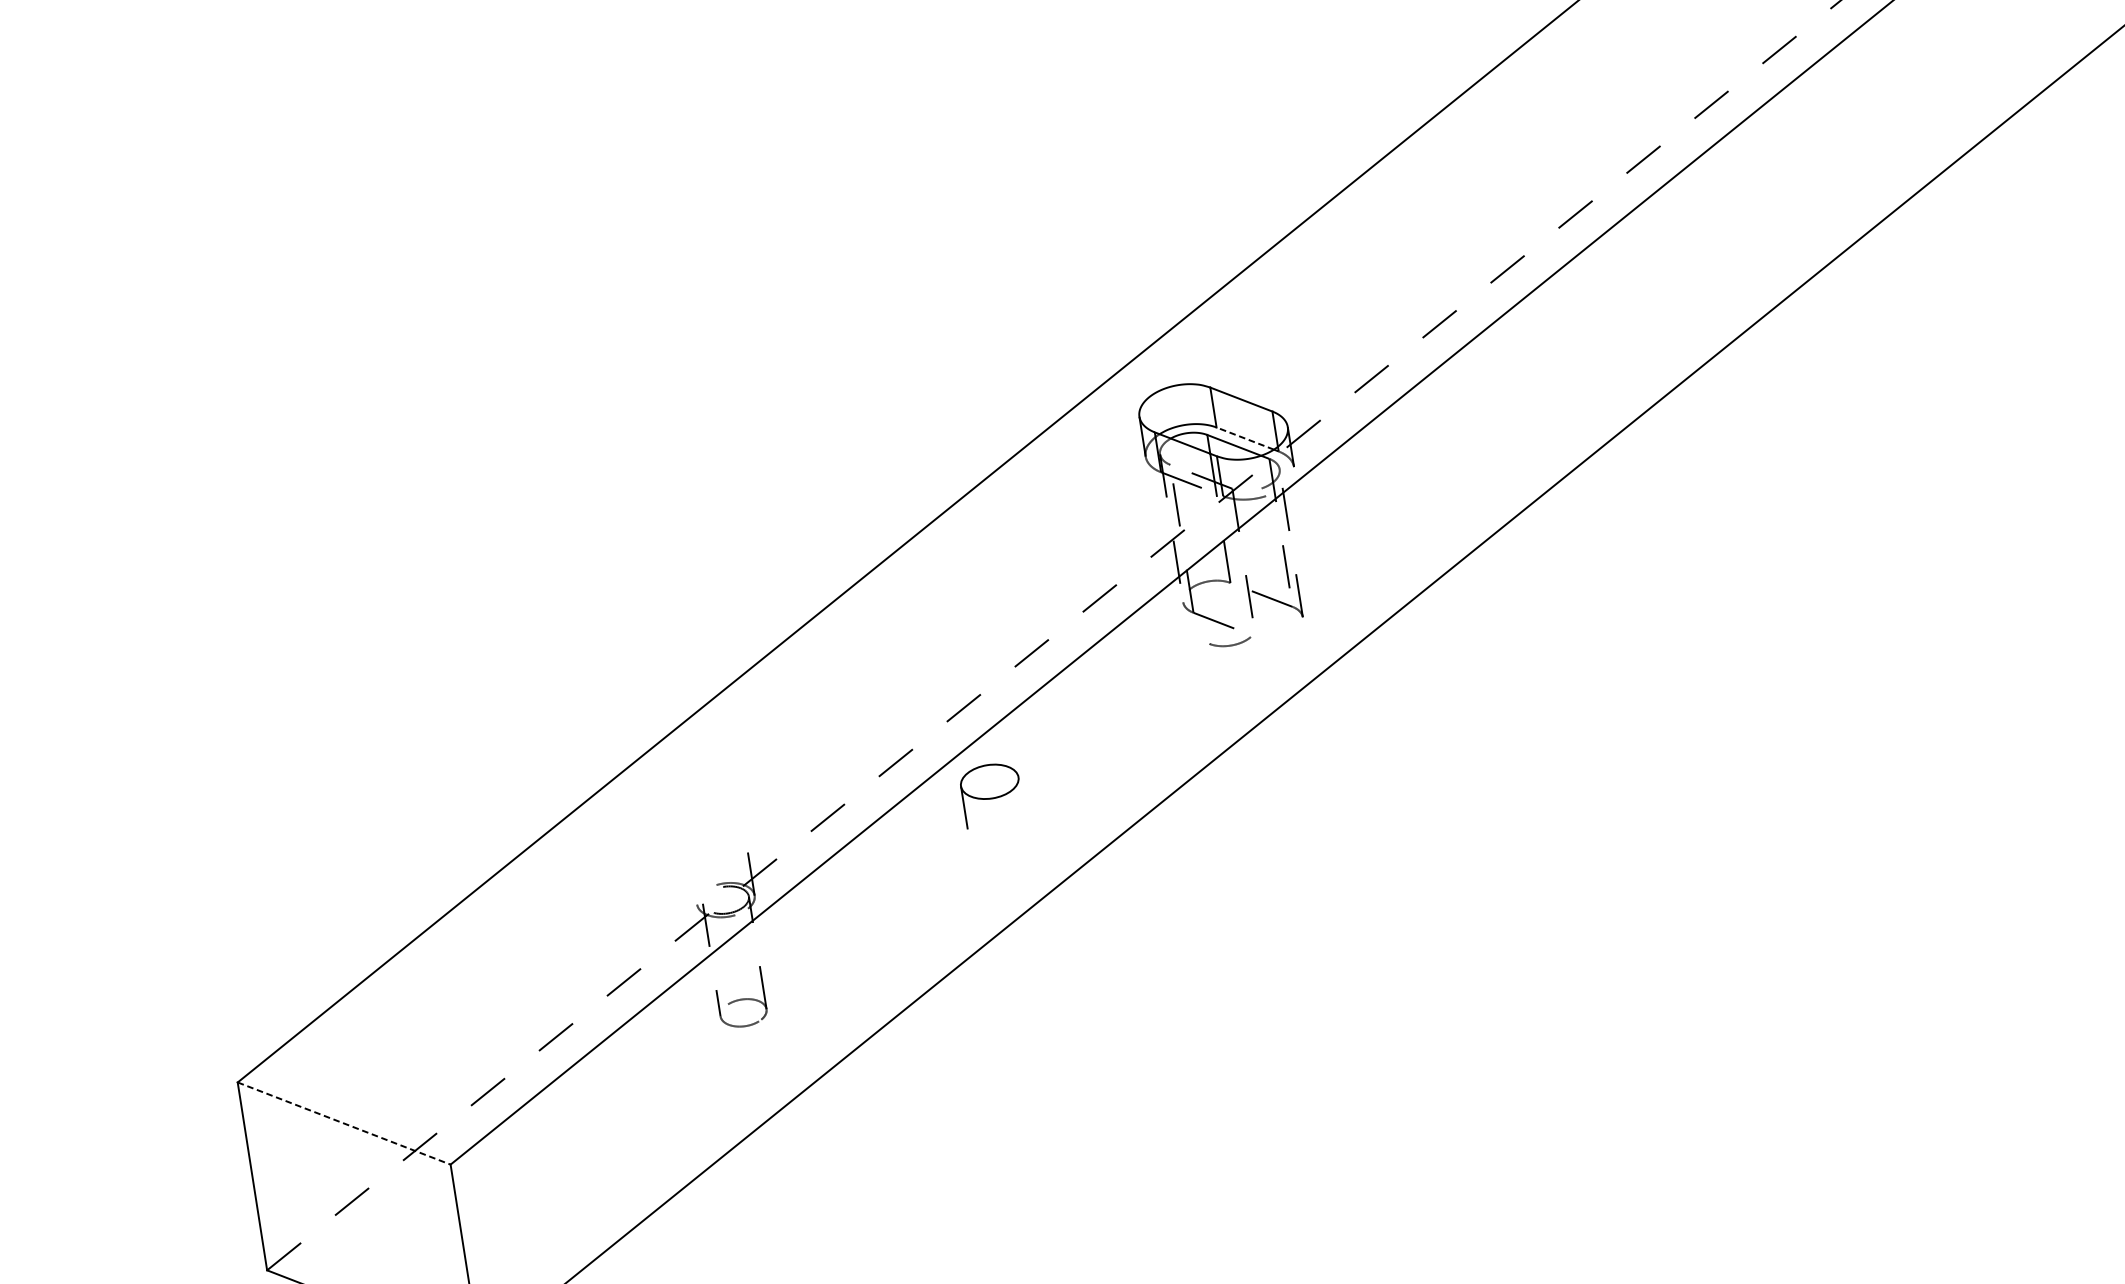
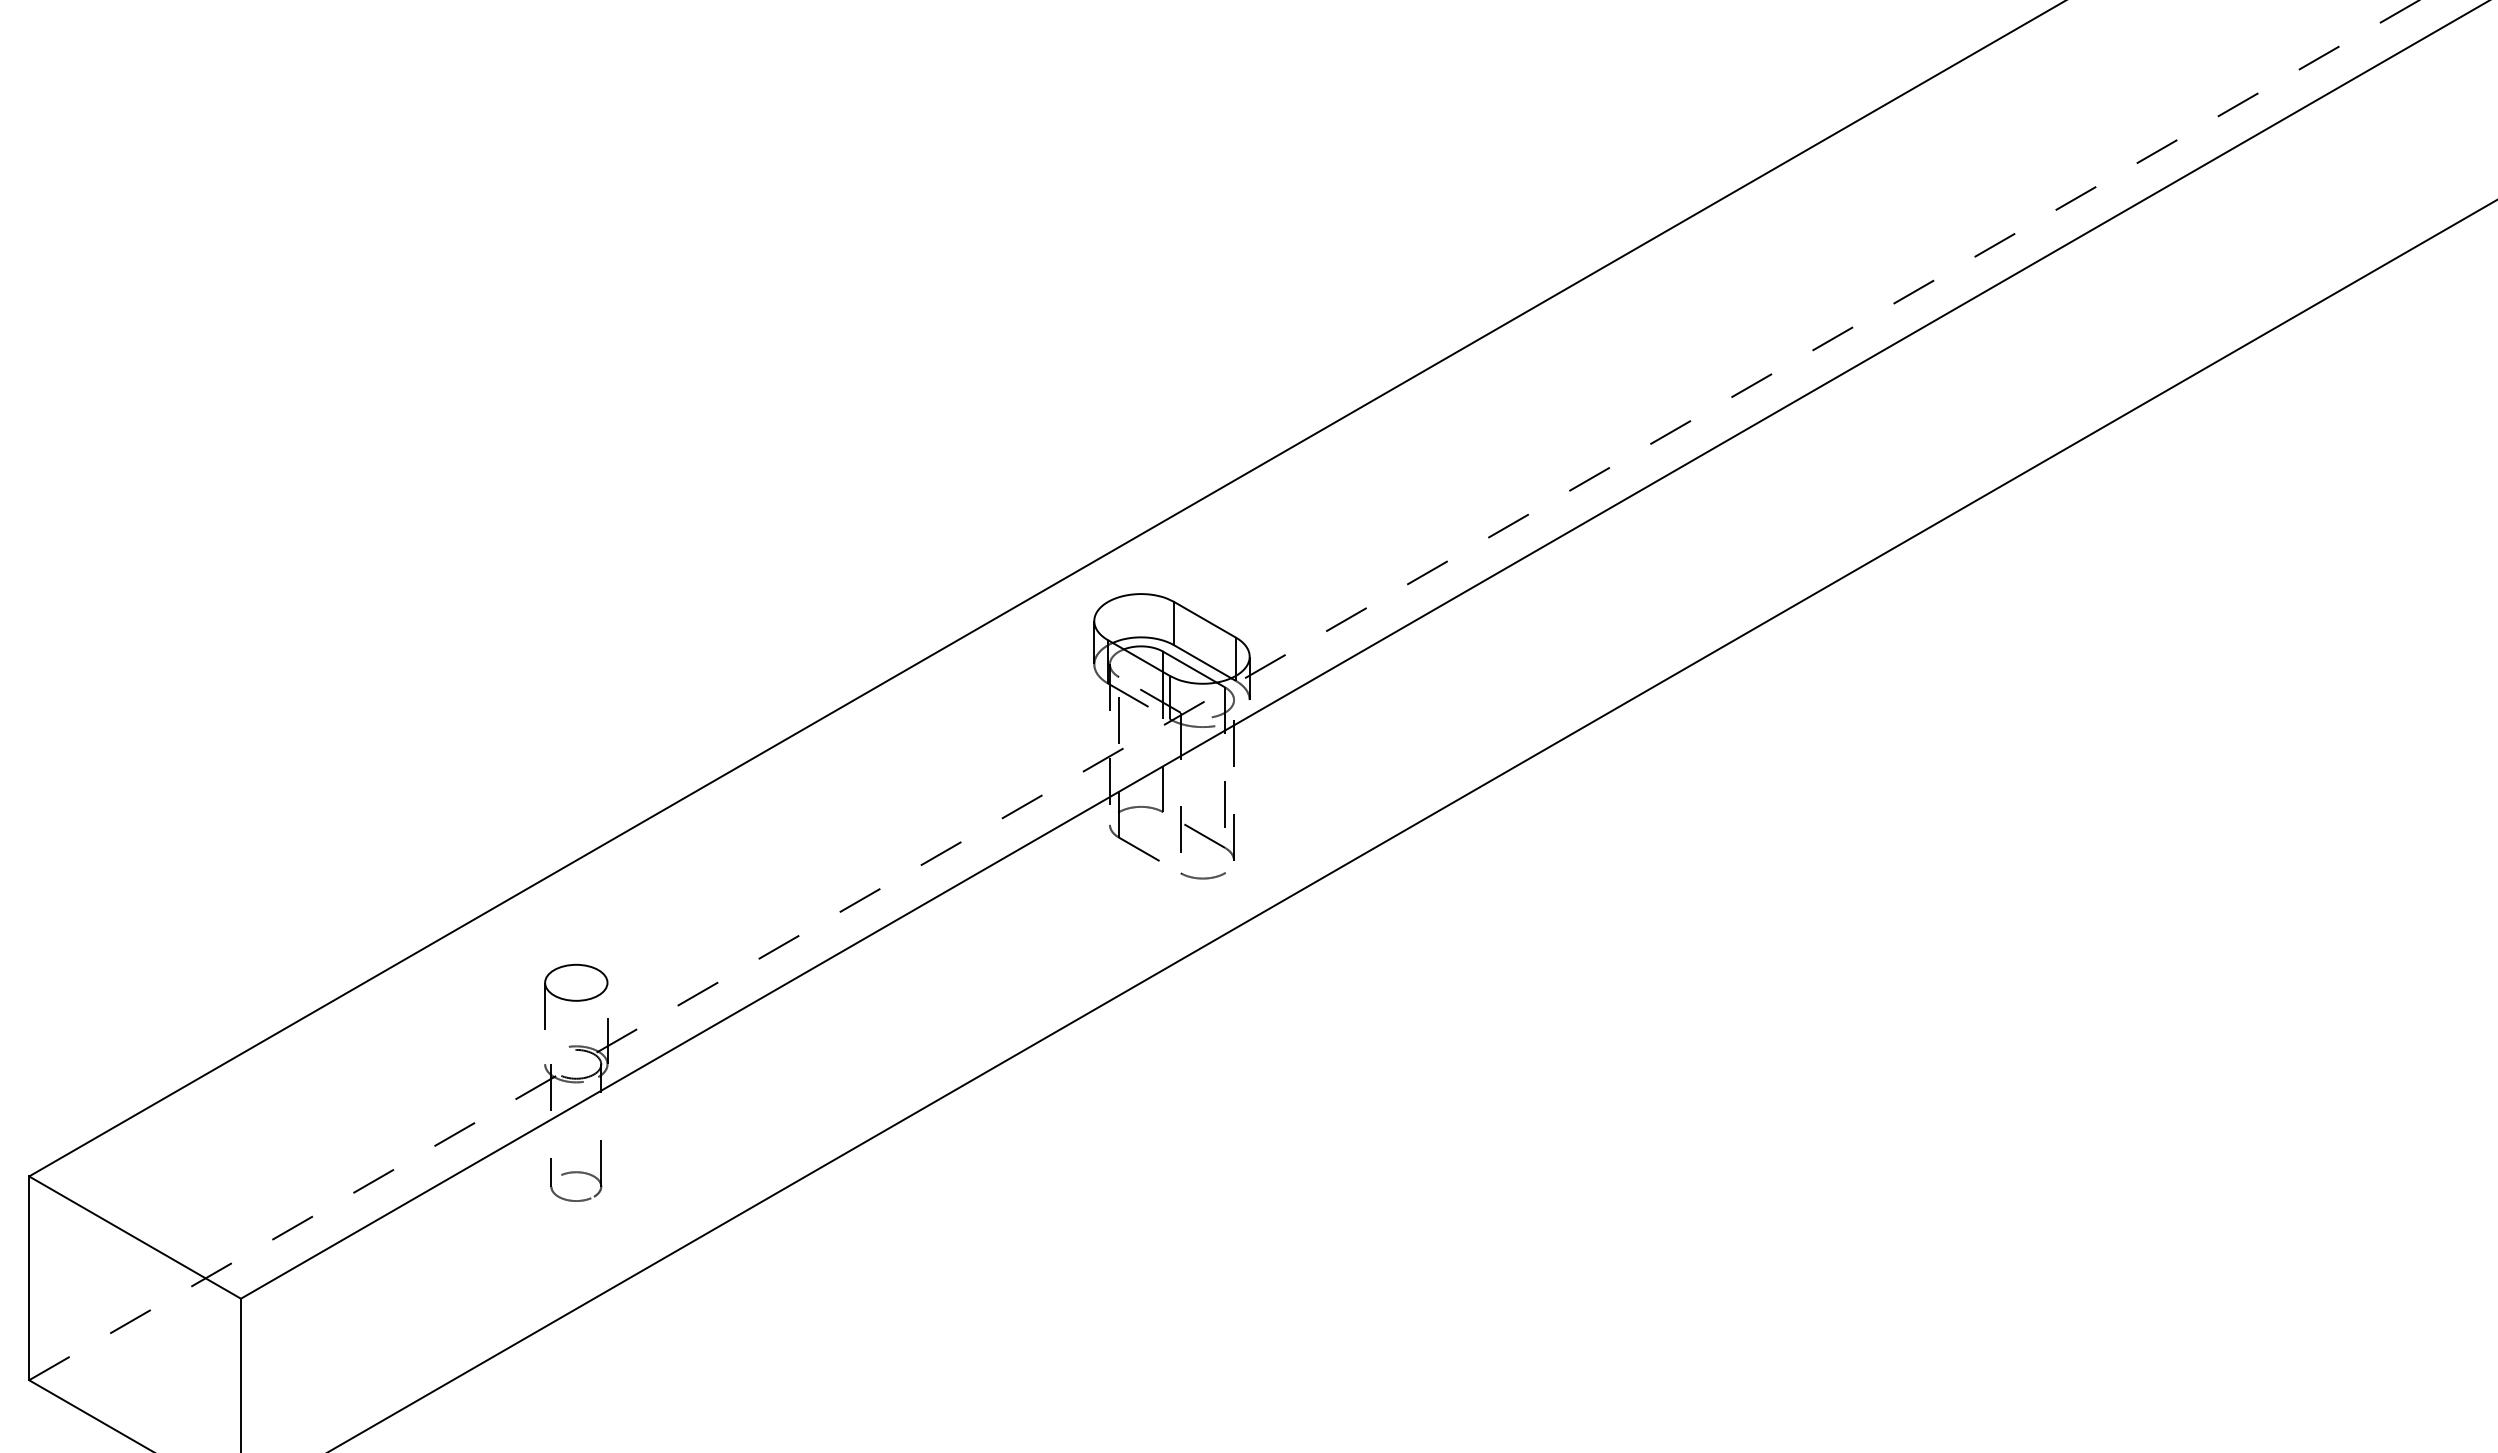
line: (1245, 438) -> (1202, 661), dashed -> solid
curve: (1230, 644) -> (1202, 877), moved
part: (991, 794) -> (576, 996), moved
line: (344, 1123) -> (135, 1237), dashed -> solid

